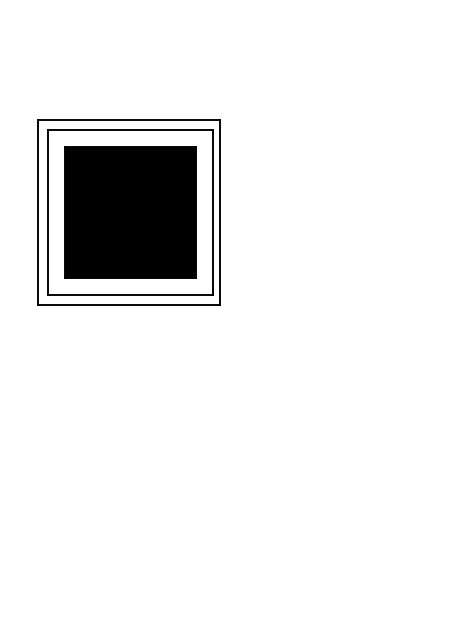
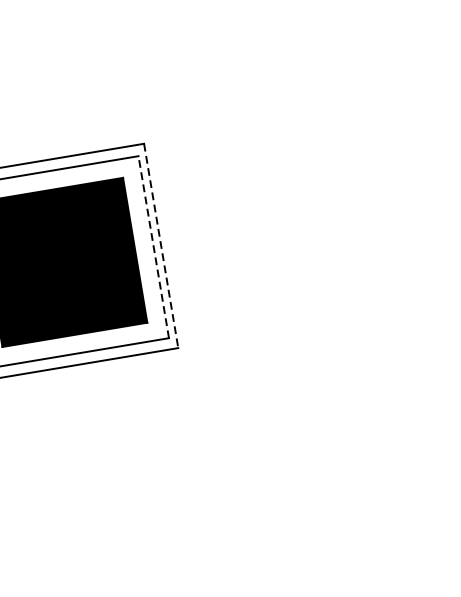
line: (212, 212) -> (153, 247), solid -> dashed
line: (219, 213) -> (161, 246), solid -> dashed

